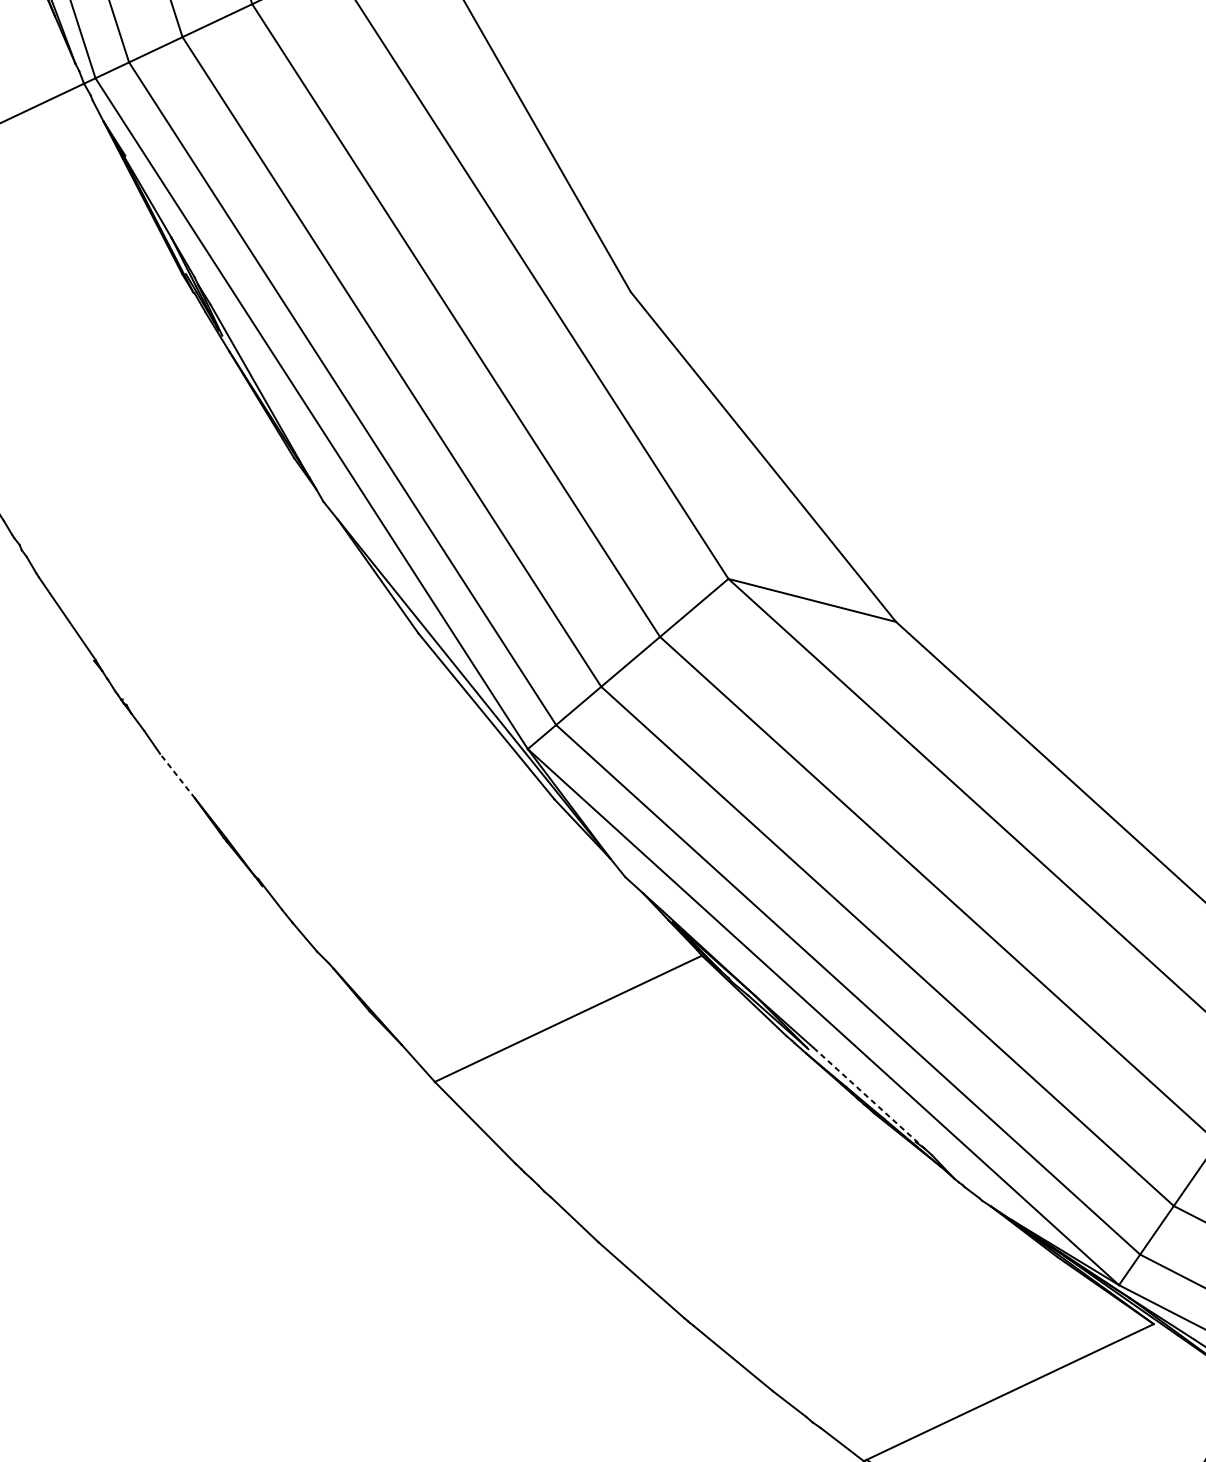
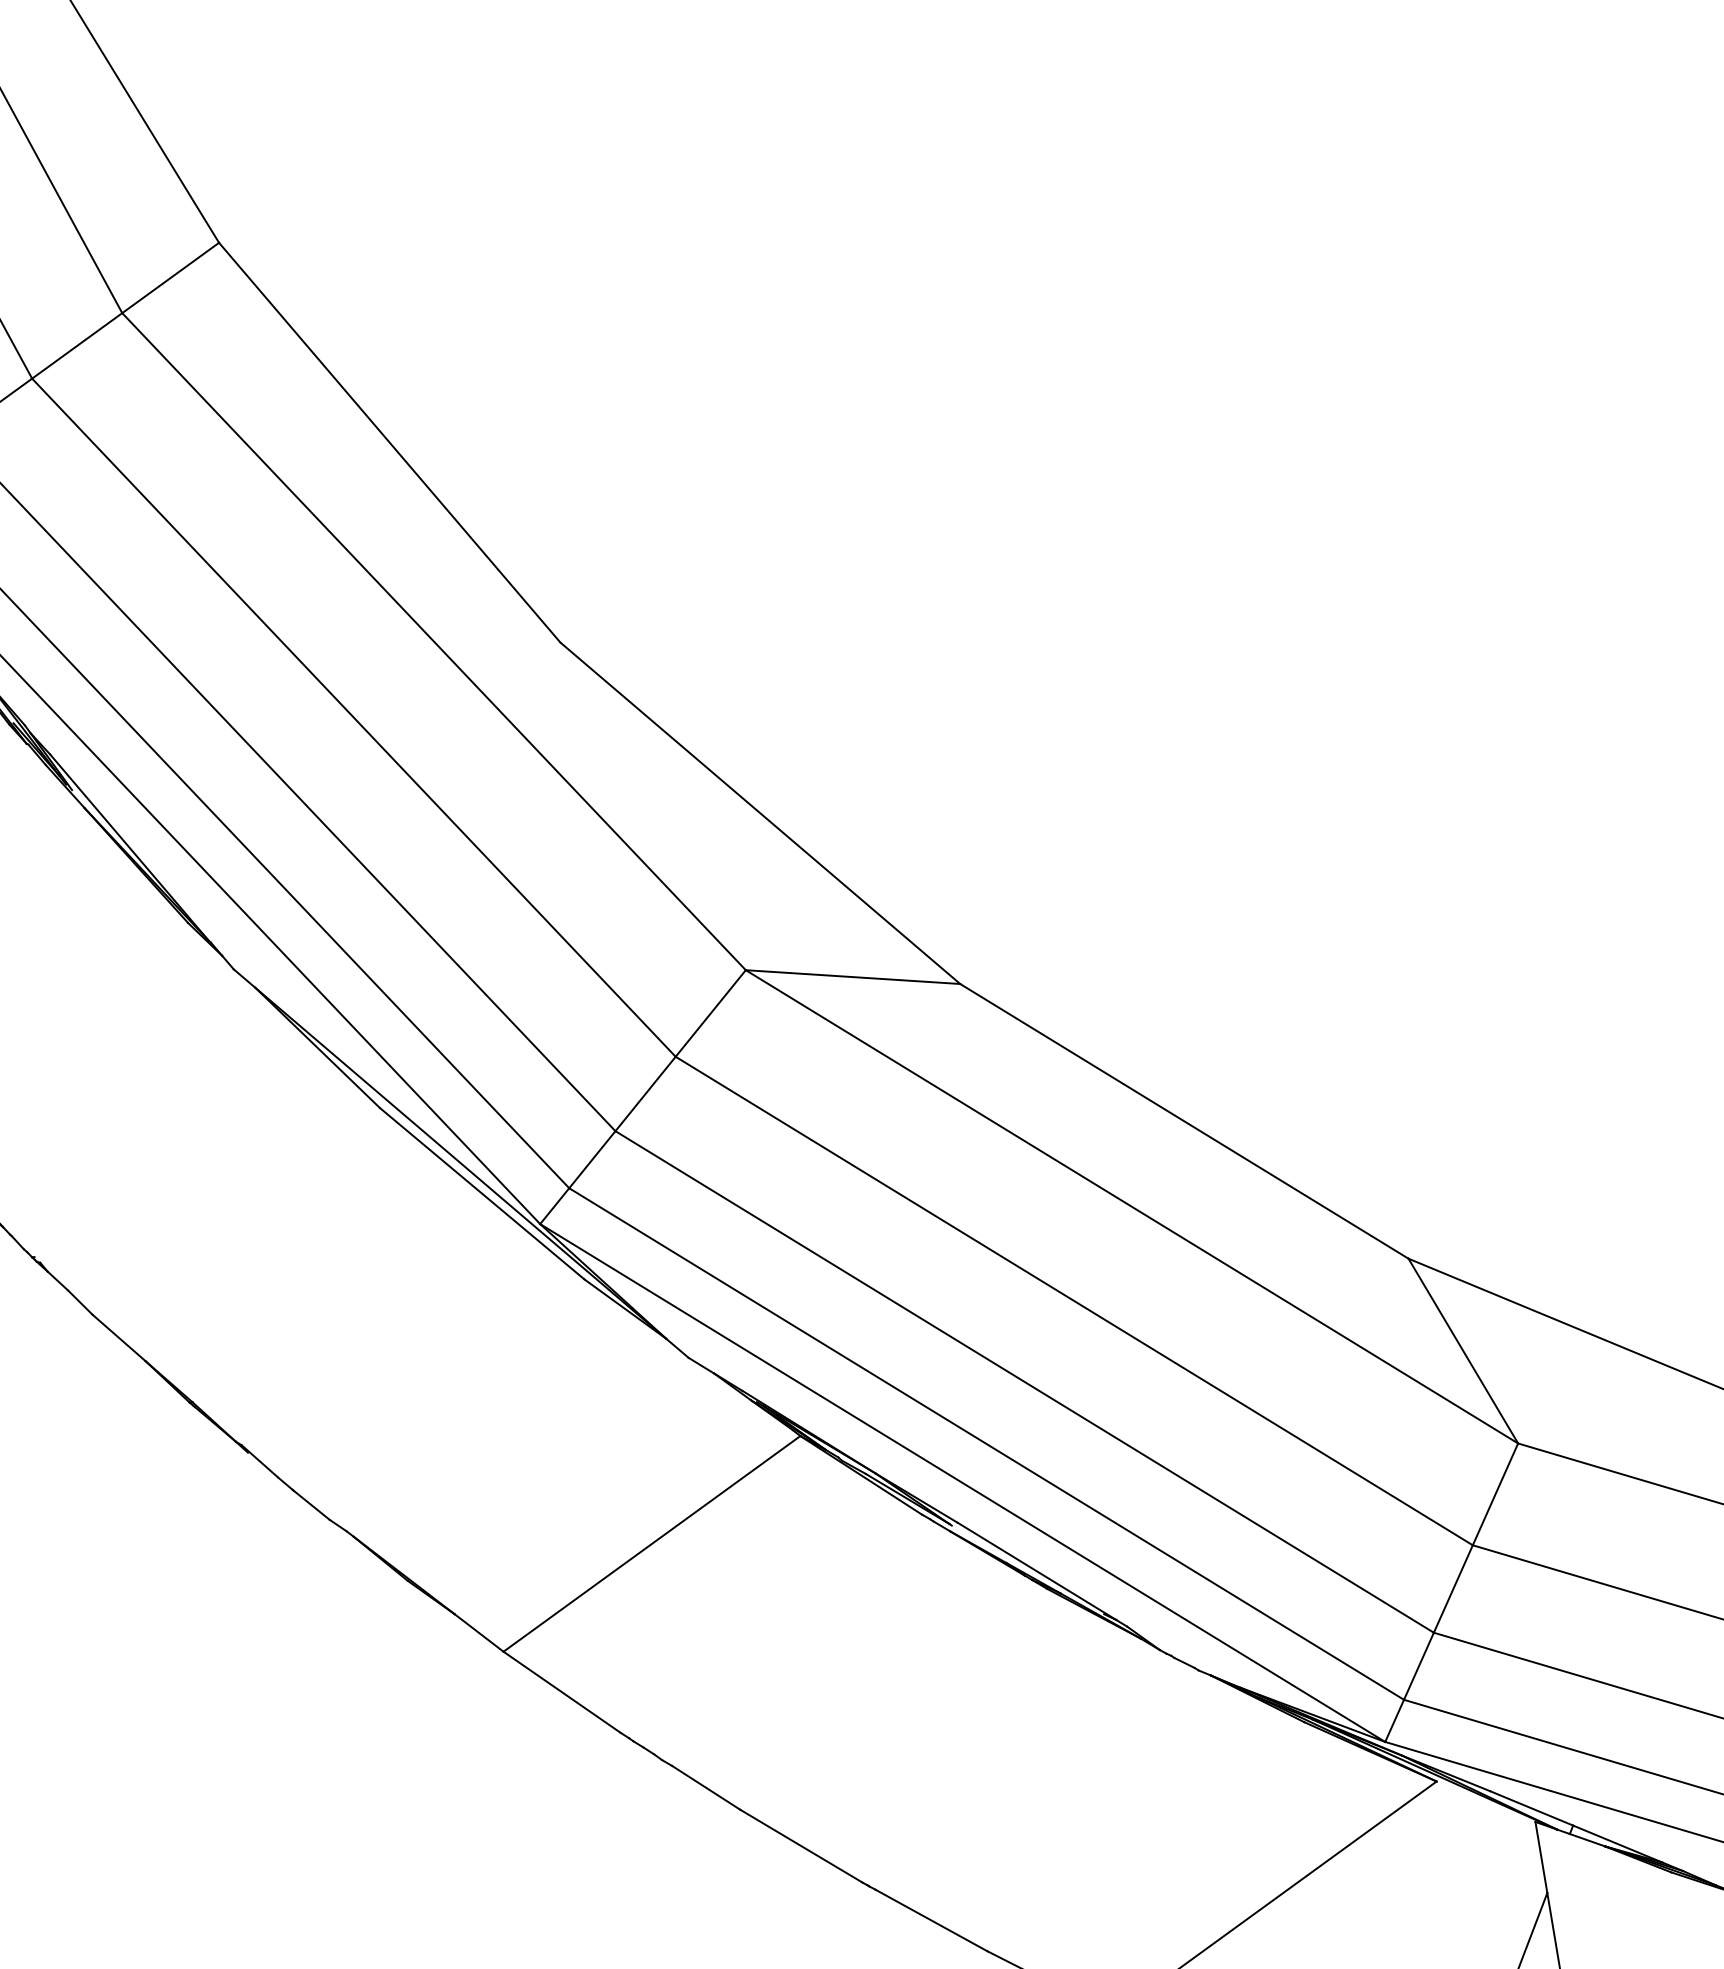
line: (177, 775) -> (118, 1337), dashed -> solid
line: (869, 1098) -> (1037, 1571), dashed -> solid

